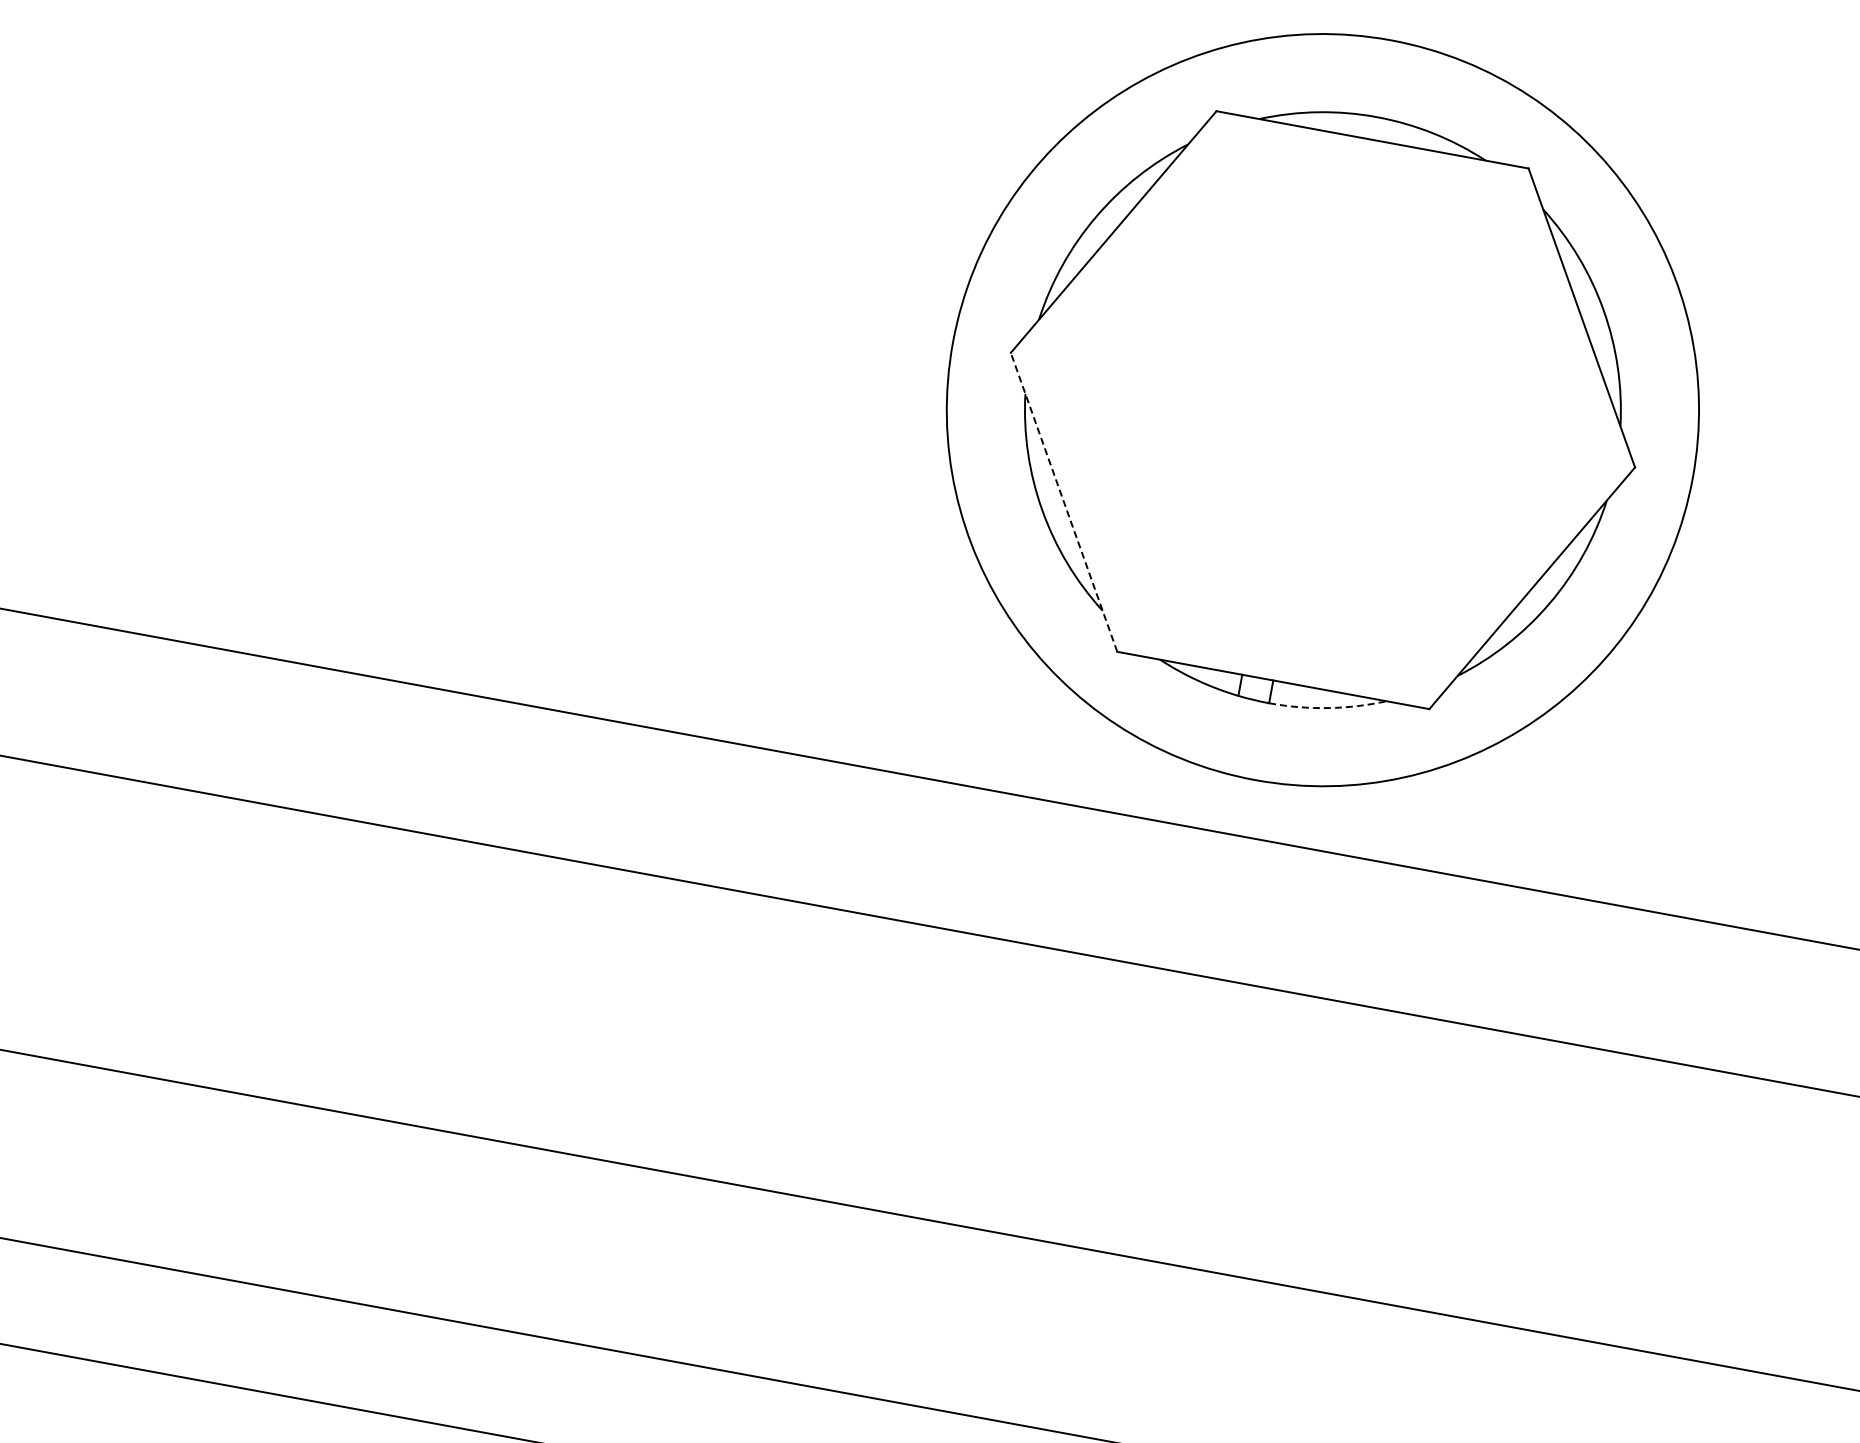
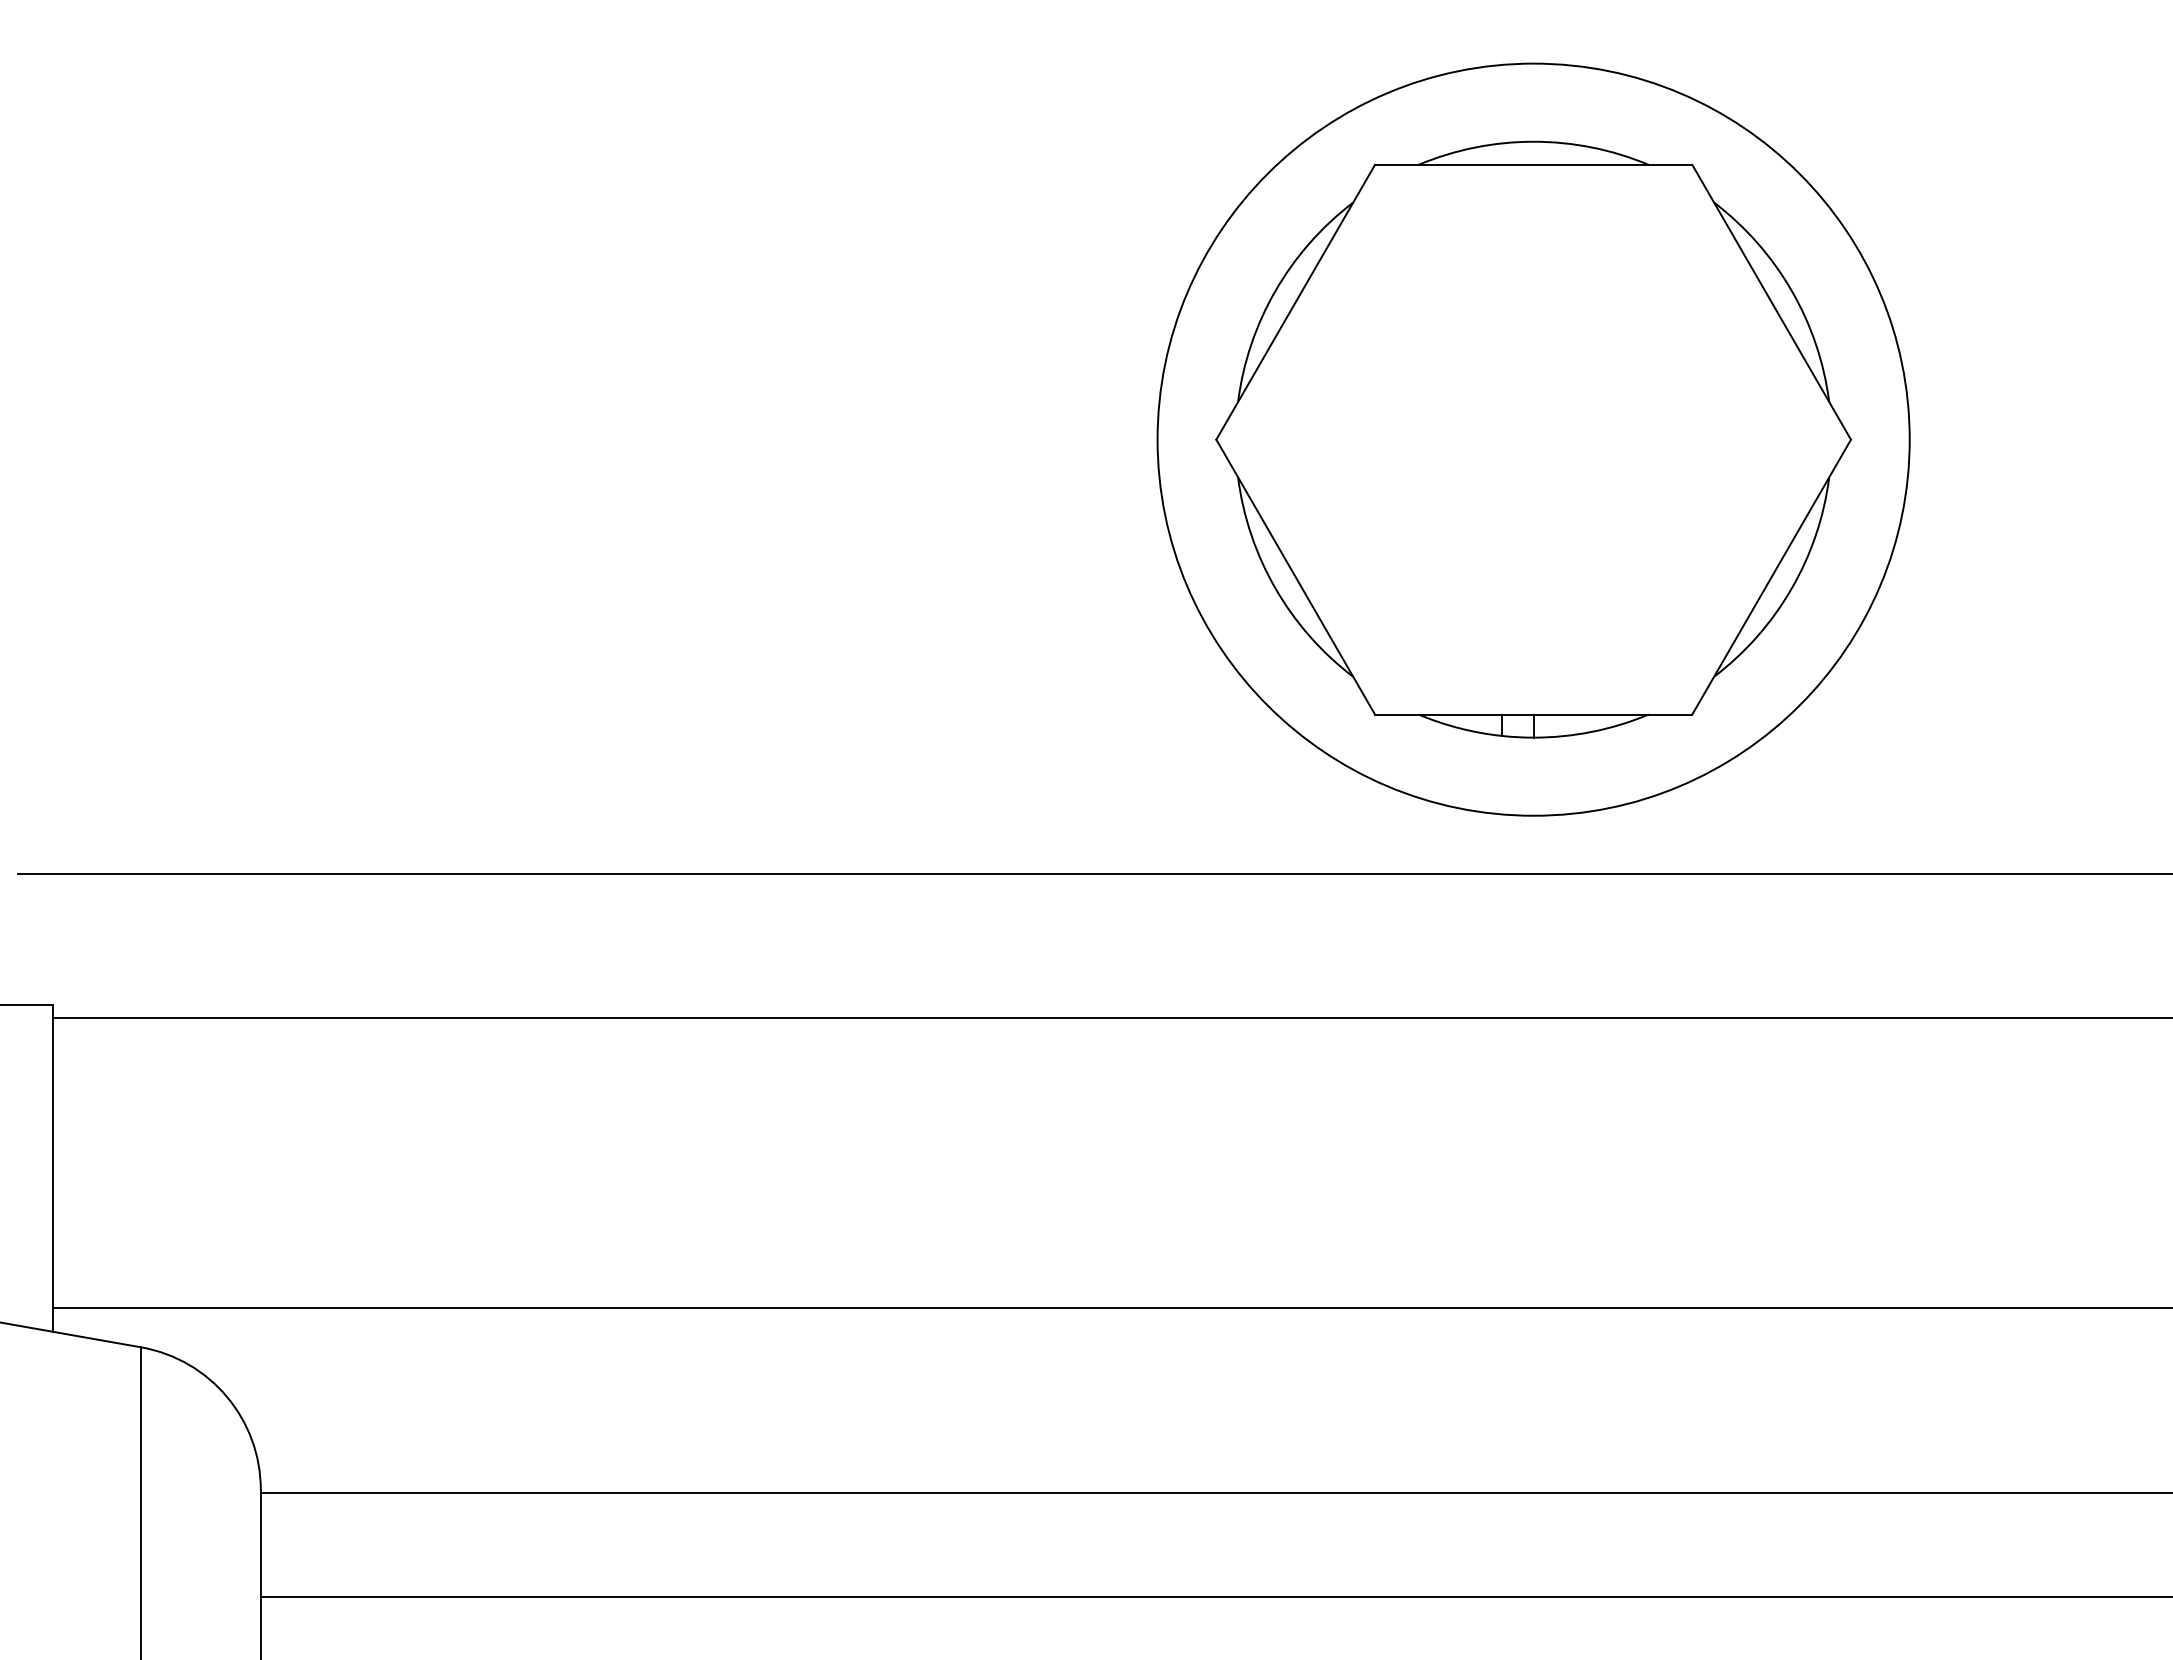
line: (1063, 502) -> (1295, 577), dashed -> solid
arc: (1328, 707) -> (1592, 731), dashed -> solid

